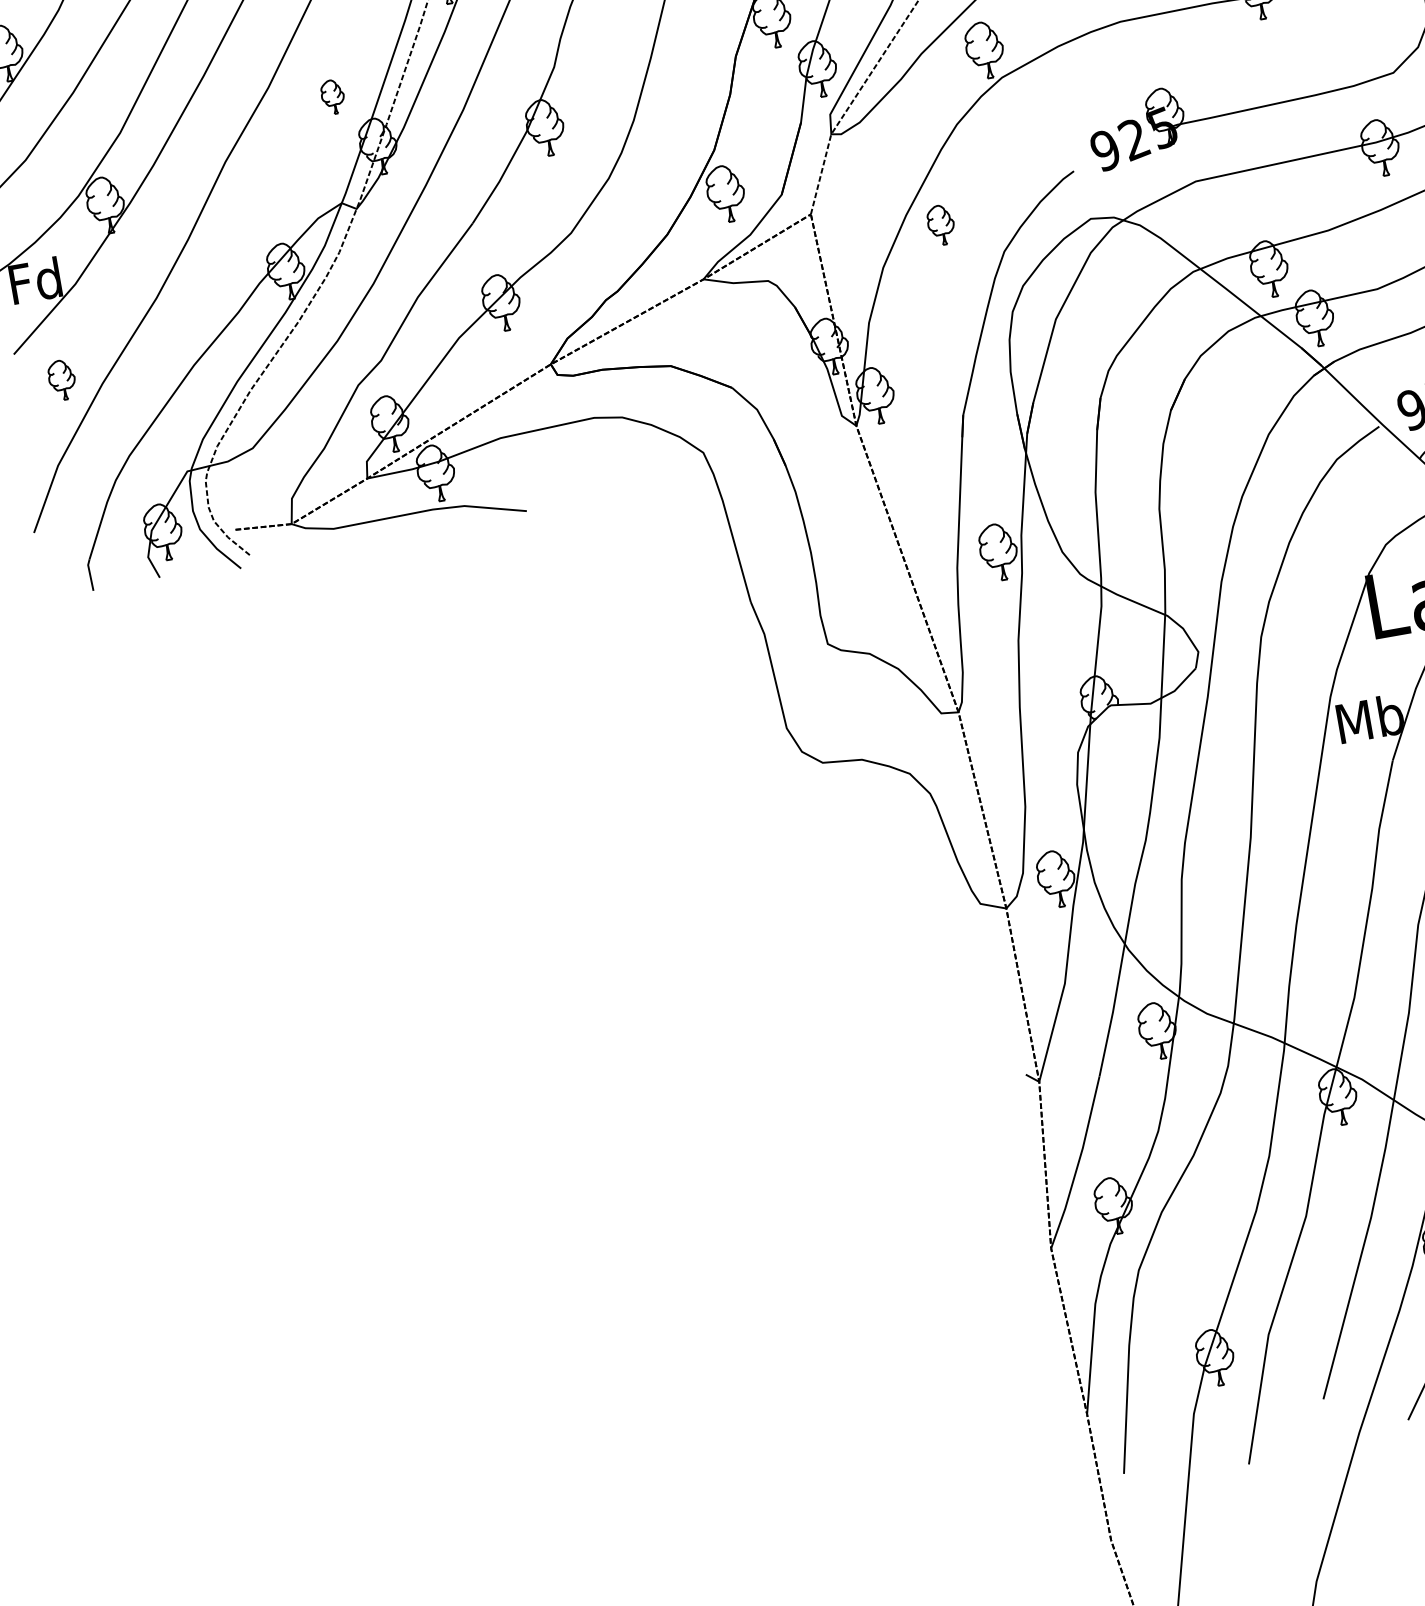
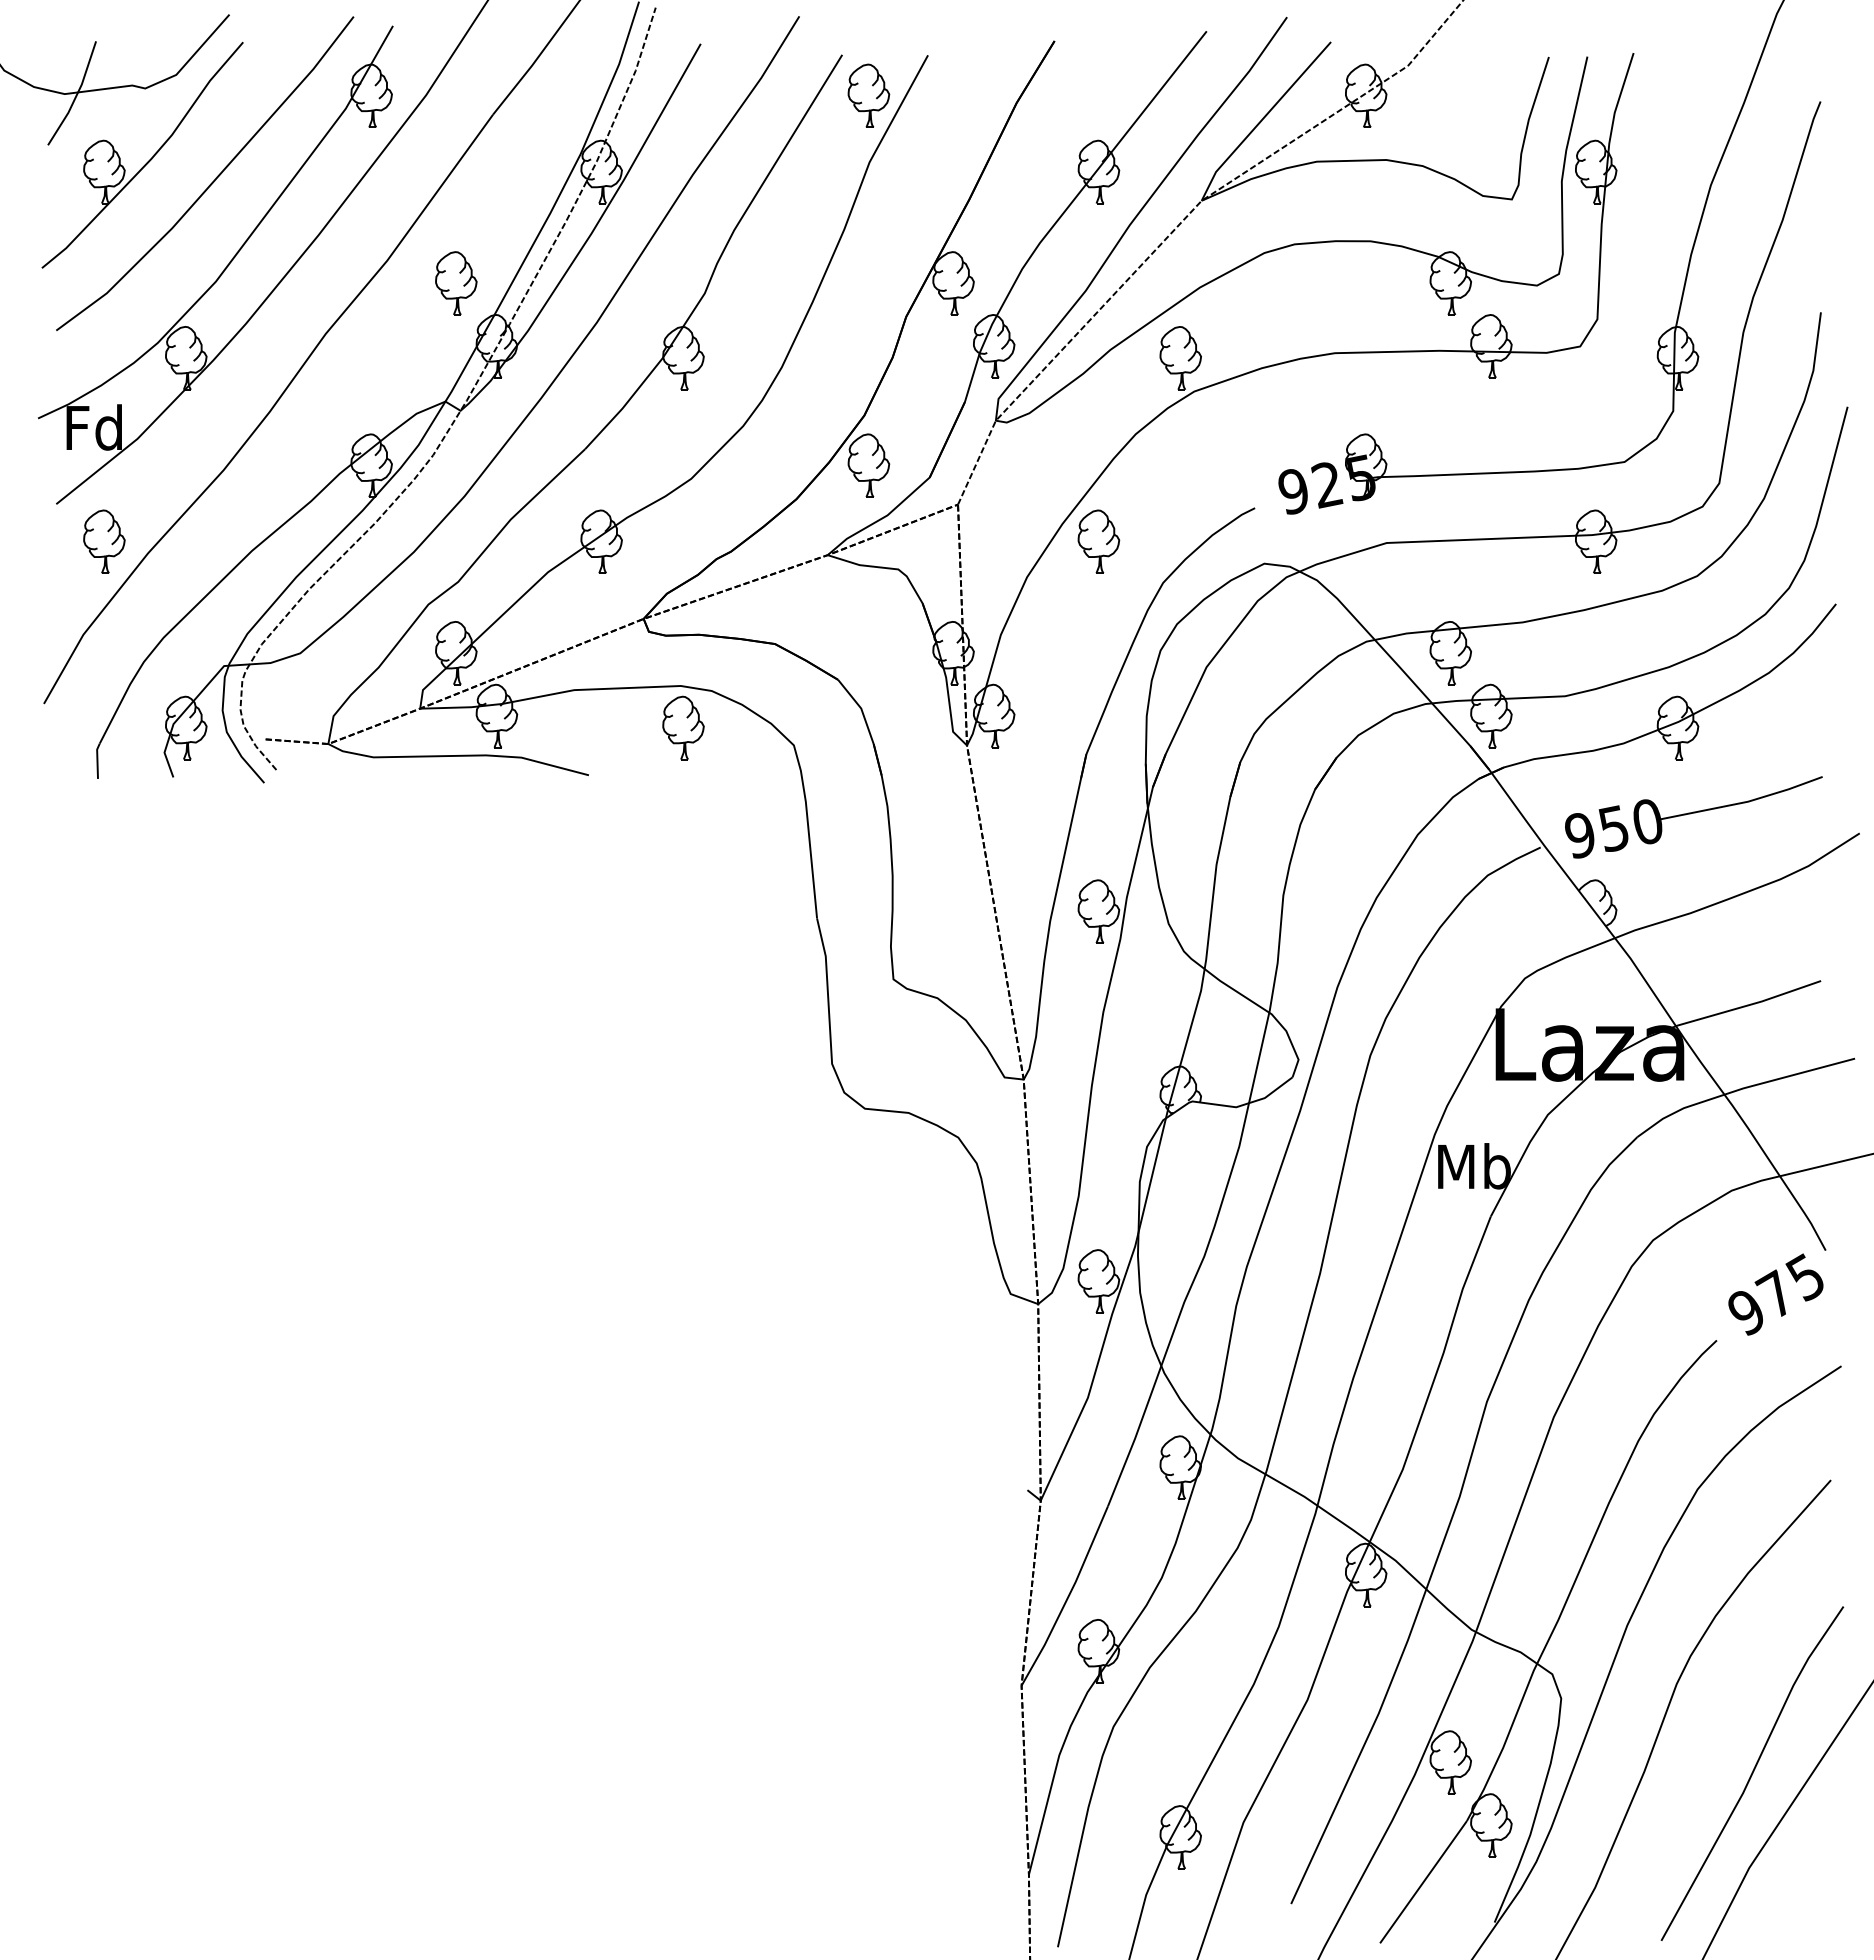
part: (333, 97) -> (456, 283), size x1.67
part: (940, 225) -> (1098, 541), size x1.43
part: (62, 379) -> (104, 541), size x1.43
part: (602, 454) -> (683, 727), added

